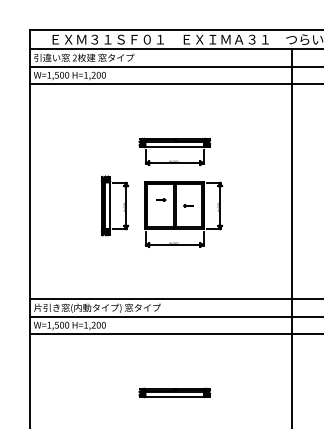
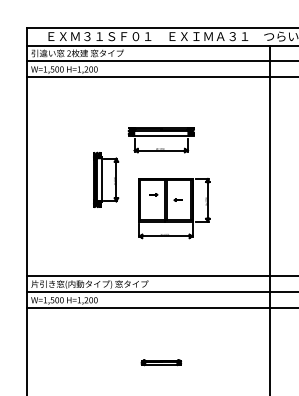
part: (114, 205) -> (105, 179), moved
part: (183, 214) -> (173, 208), moved
part: (174, 392) -> (161, 362), size x0.6

